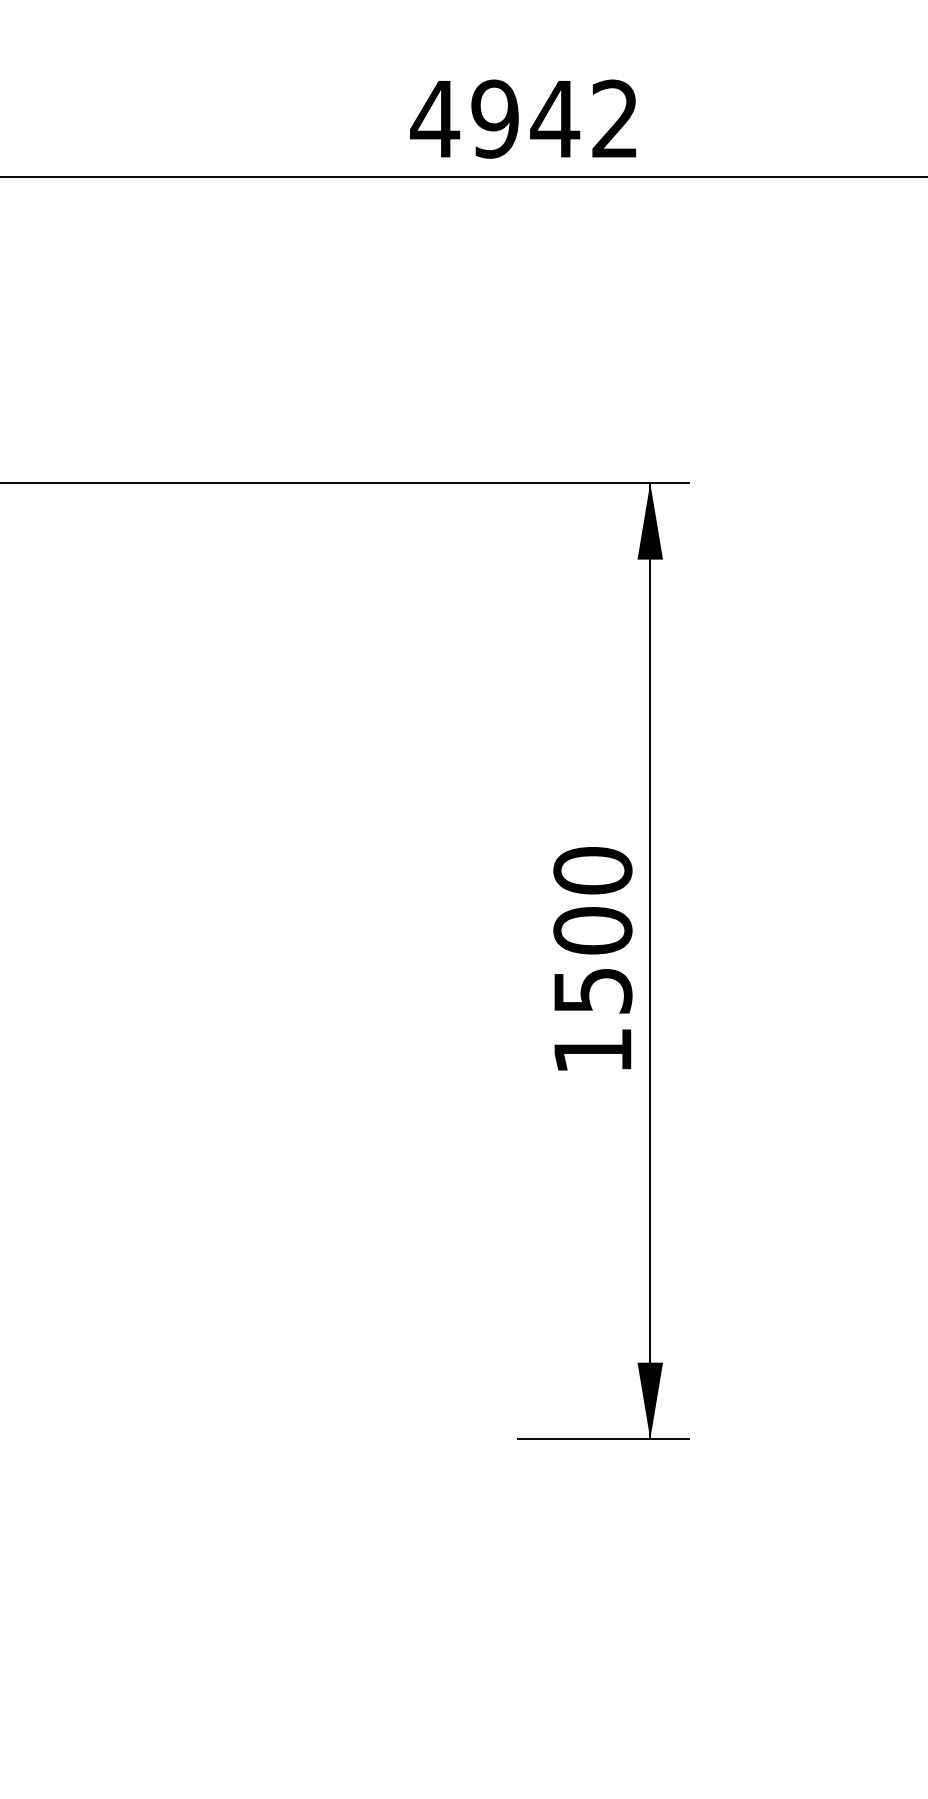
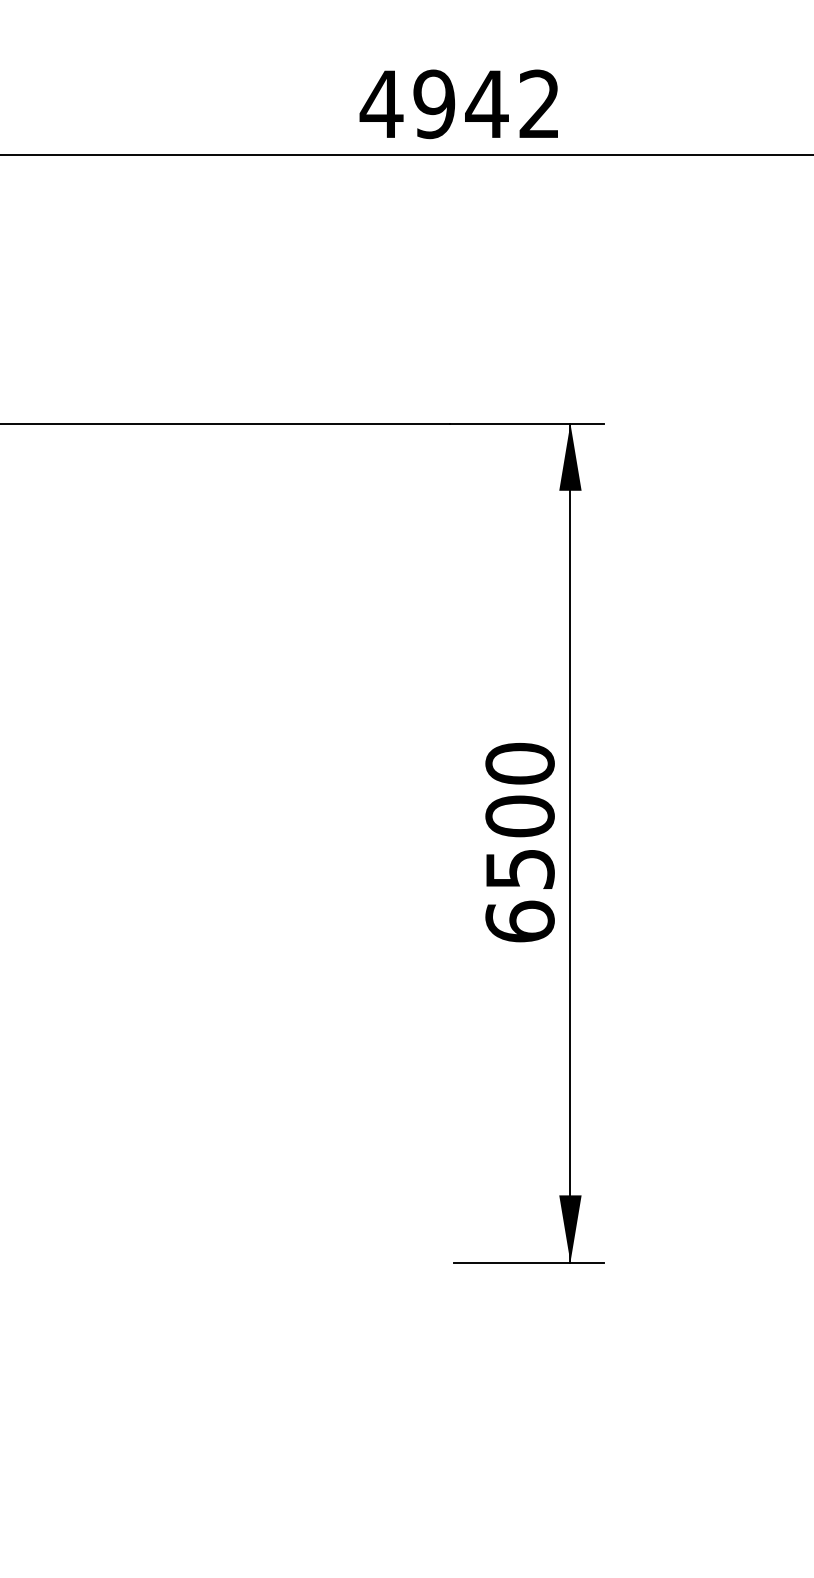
text: (592, 1050) -> (519, 921), 1500 -> 6500

